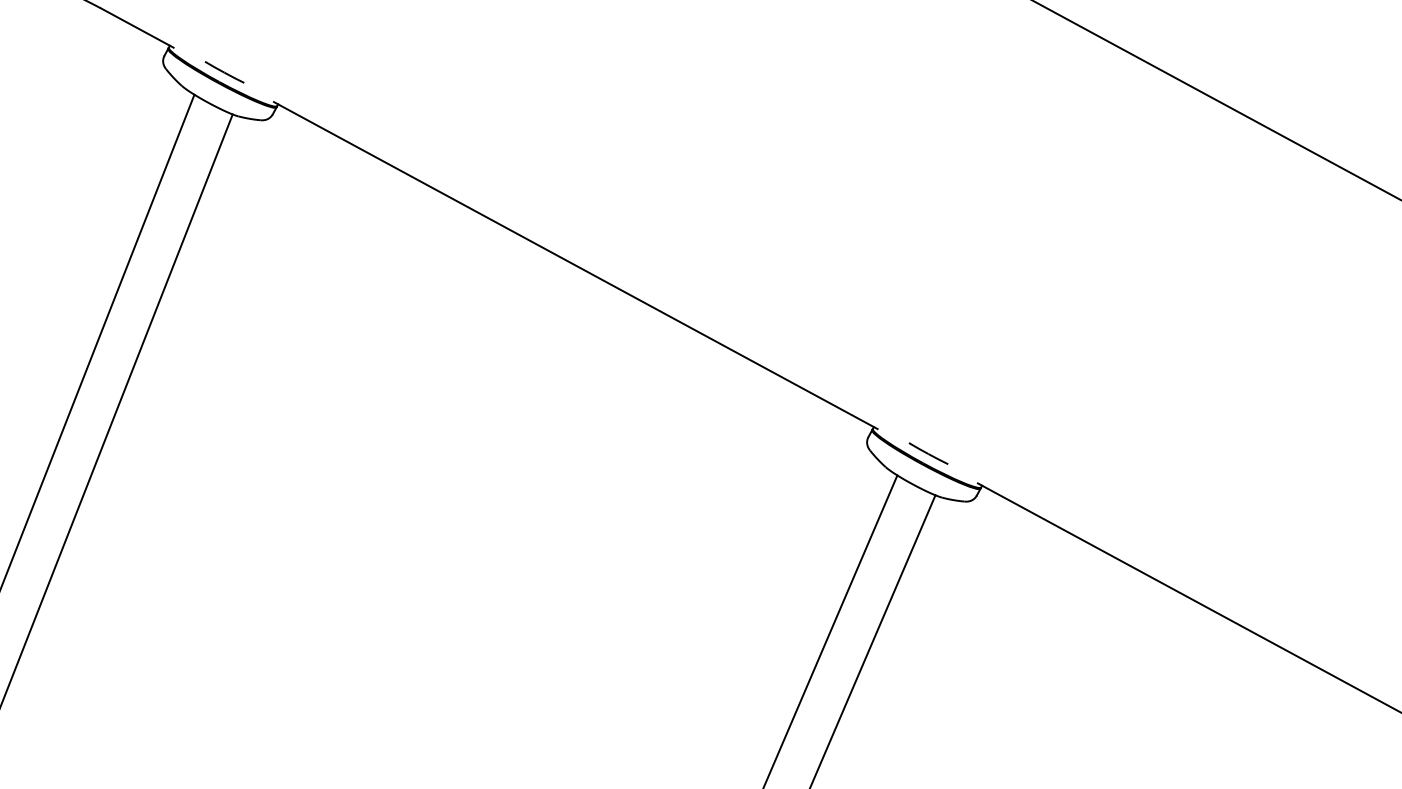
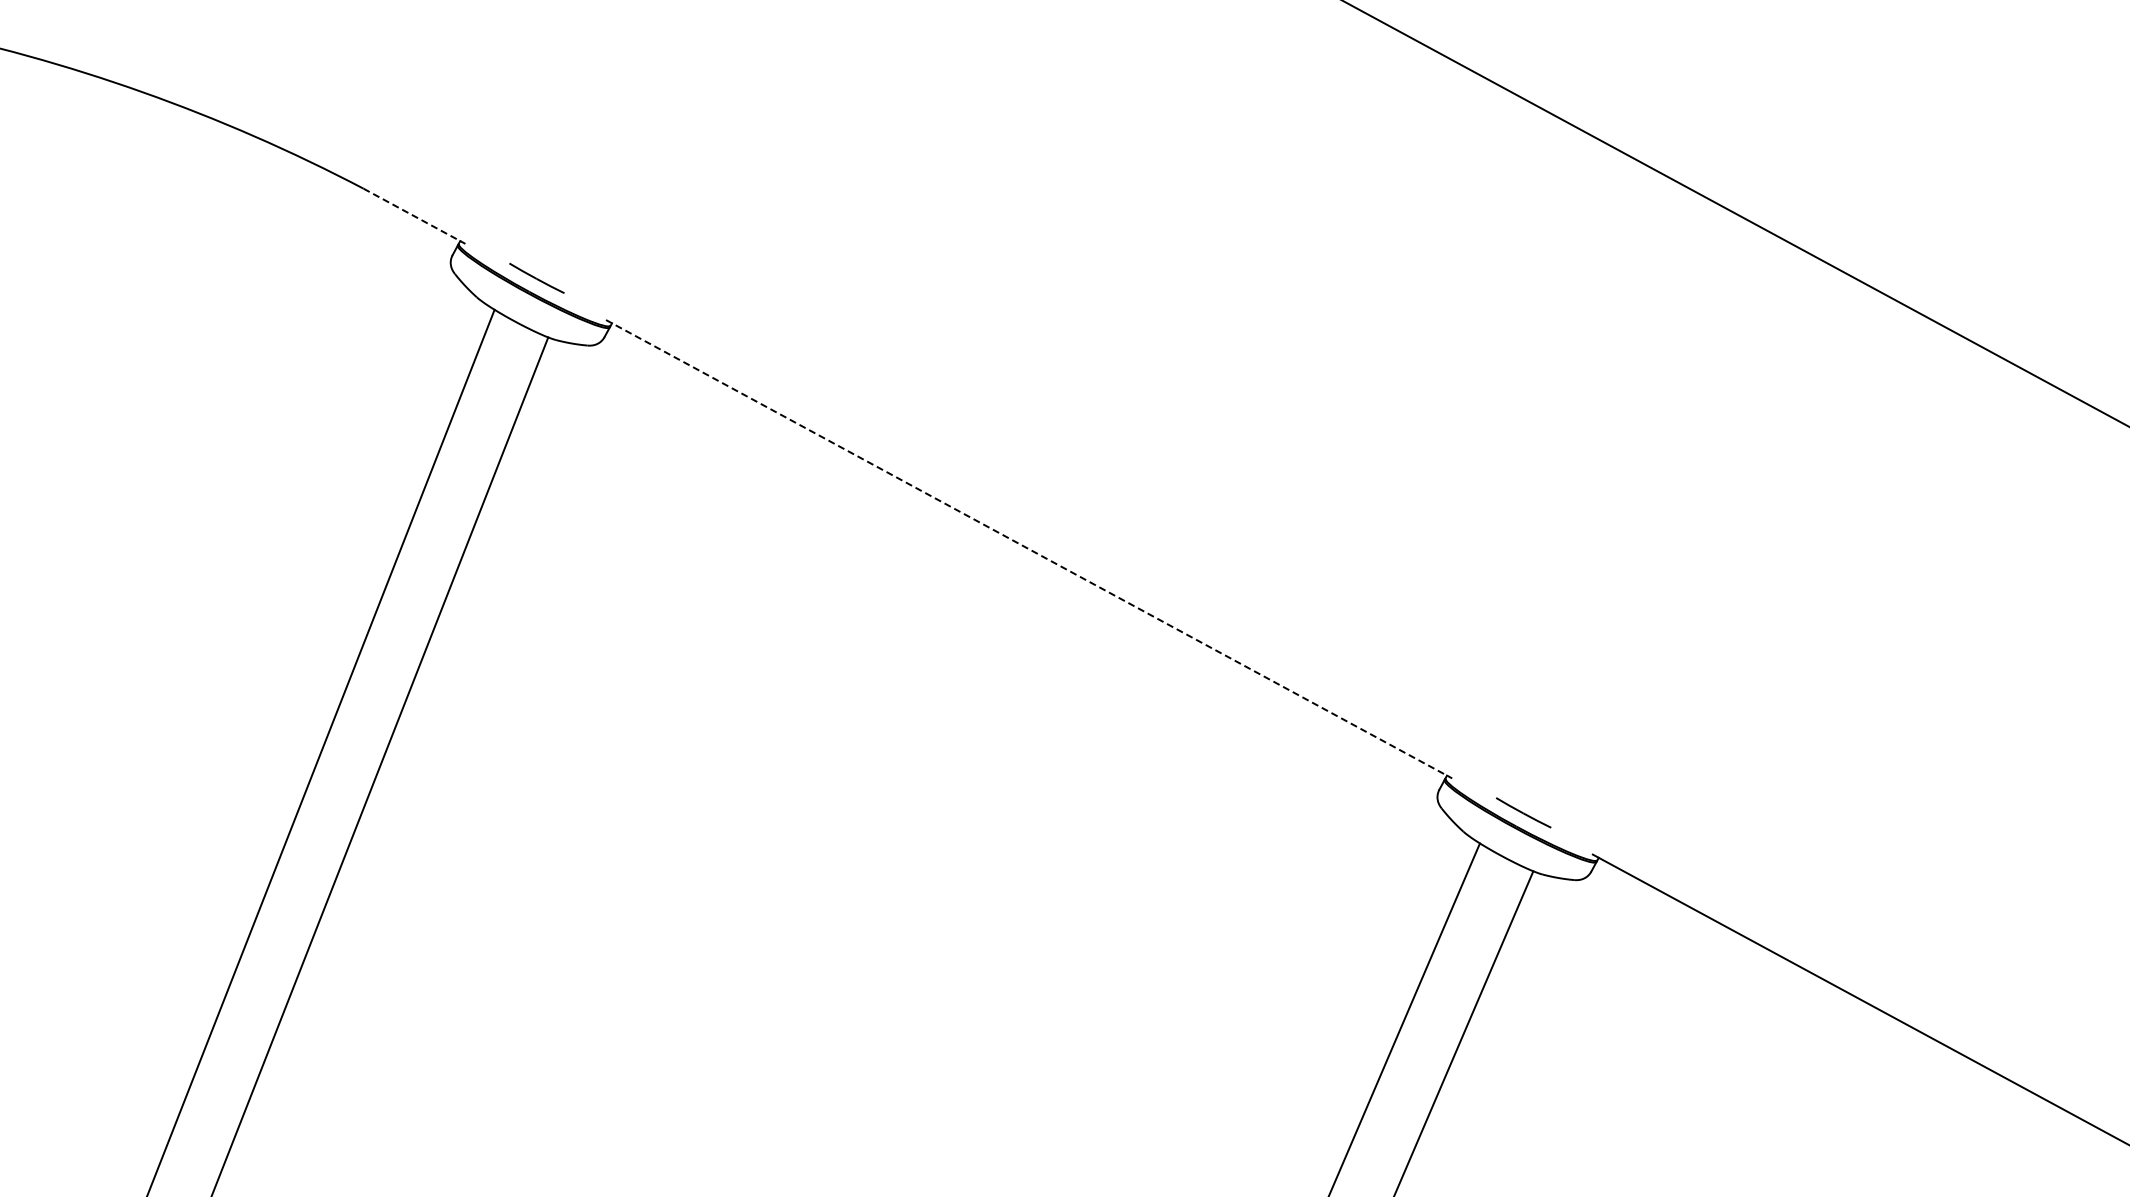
line: (137, 28) -> (414, 216), solid -> dashed
line: (576, 265) -> (1029, 549), solid -> dashed

